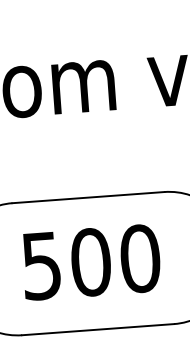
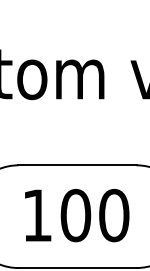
text: (41, 265) -> (37, 215), 500 -> 100

